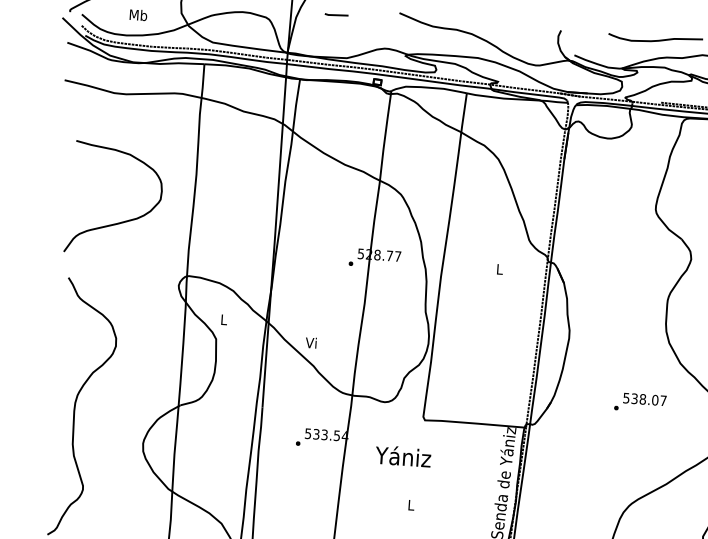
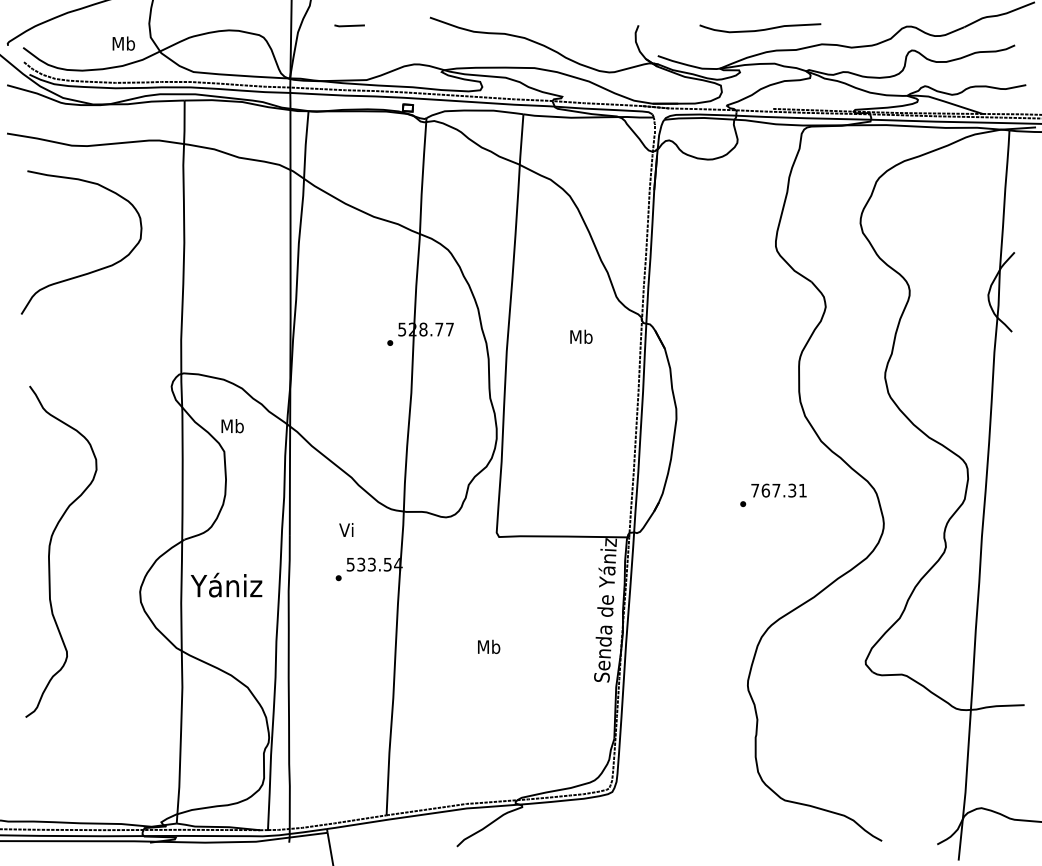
text: (138, 15) -> (123, 43), moved
curve: (119, 222) -> (90, 271), moved
text: (499, 269) -> (581, 336), L -> Mb
text: (223, 320) -> (232, 426), L -> Mb
text: (311, 342) -> (346, 529), moved
text: (644, 399) -> (778, 490), 538.07 -> 767.31
text: (403, 455) -> (226, 584), moved
text: (411, 504) -> (489, 646), L -> Mb

